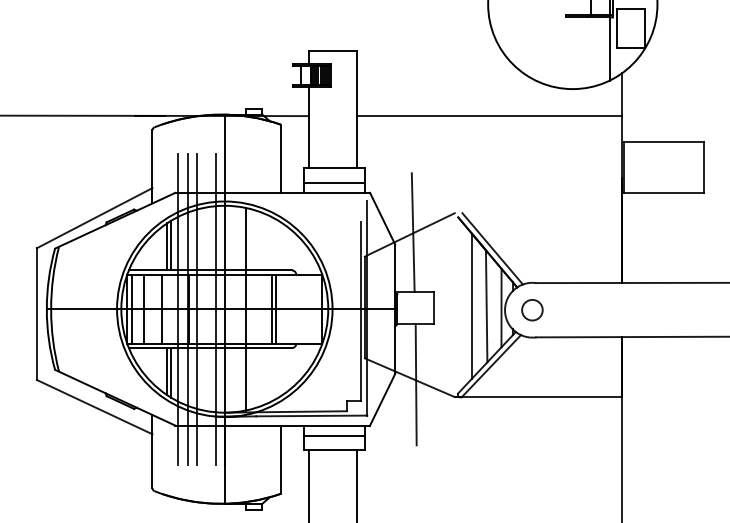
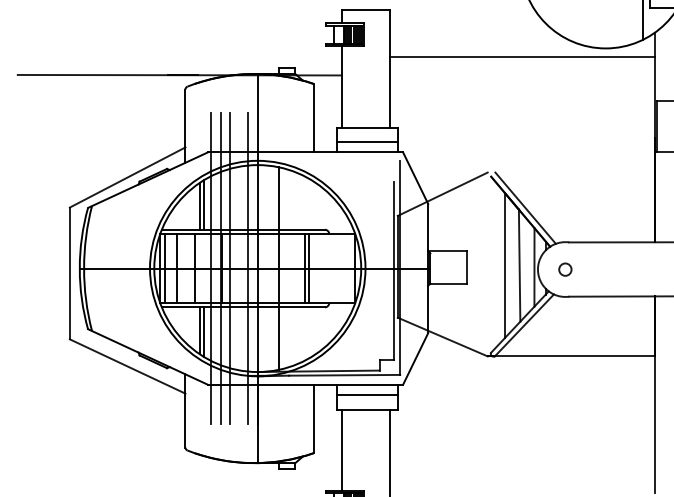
line: (489, 116) -> (522, 57), moved
line: (412, 232) -> (445, 191), removed
circle: (532, 310) -> (565, 269), size x0.6
line: (415, 384) -> (448, 343), removed

